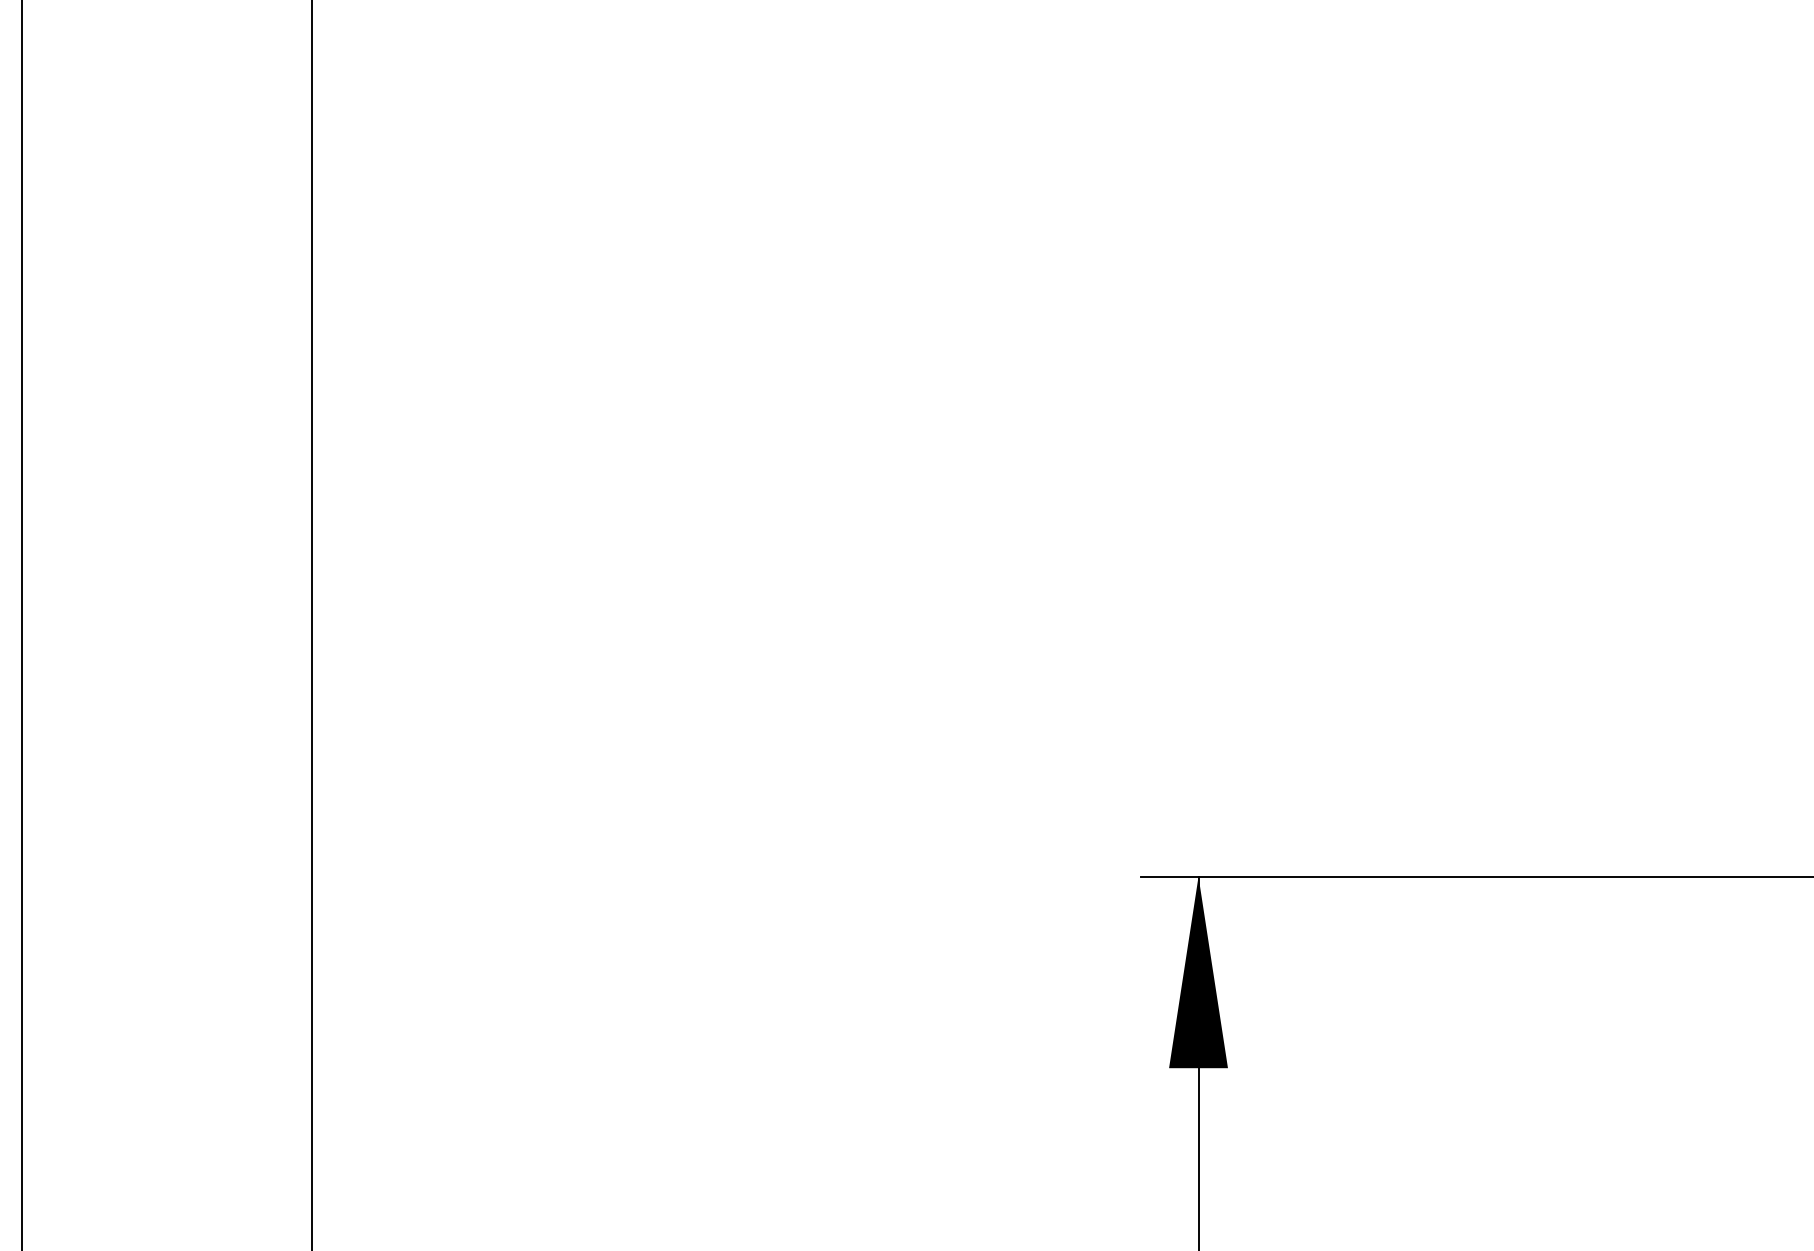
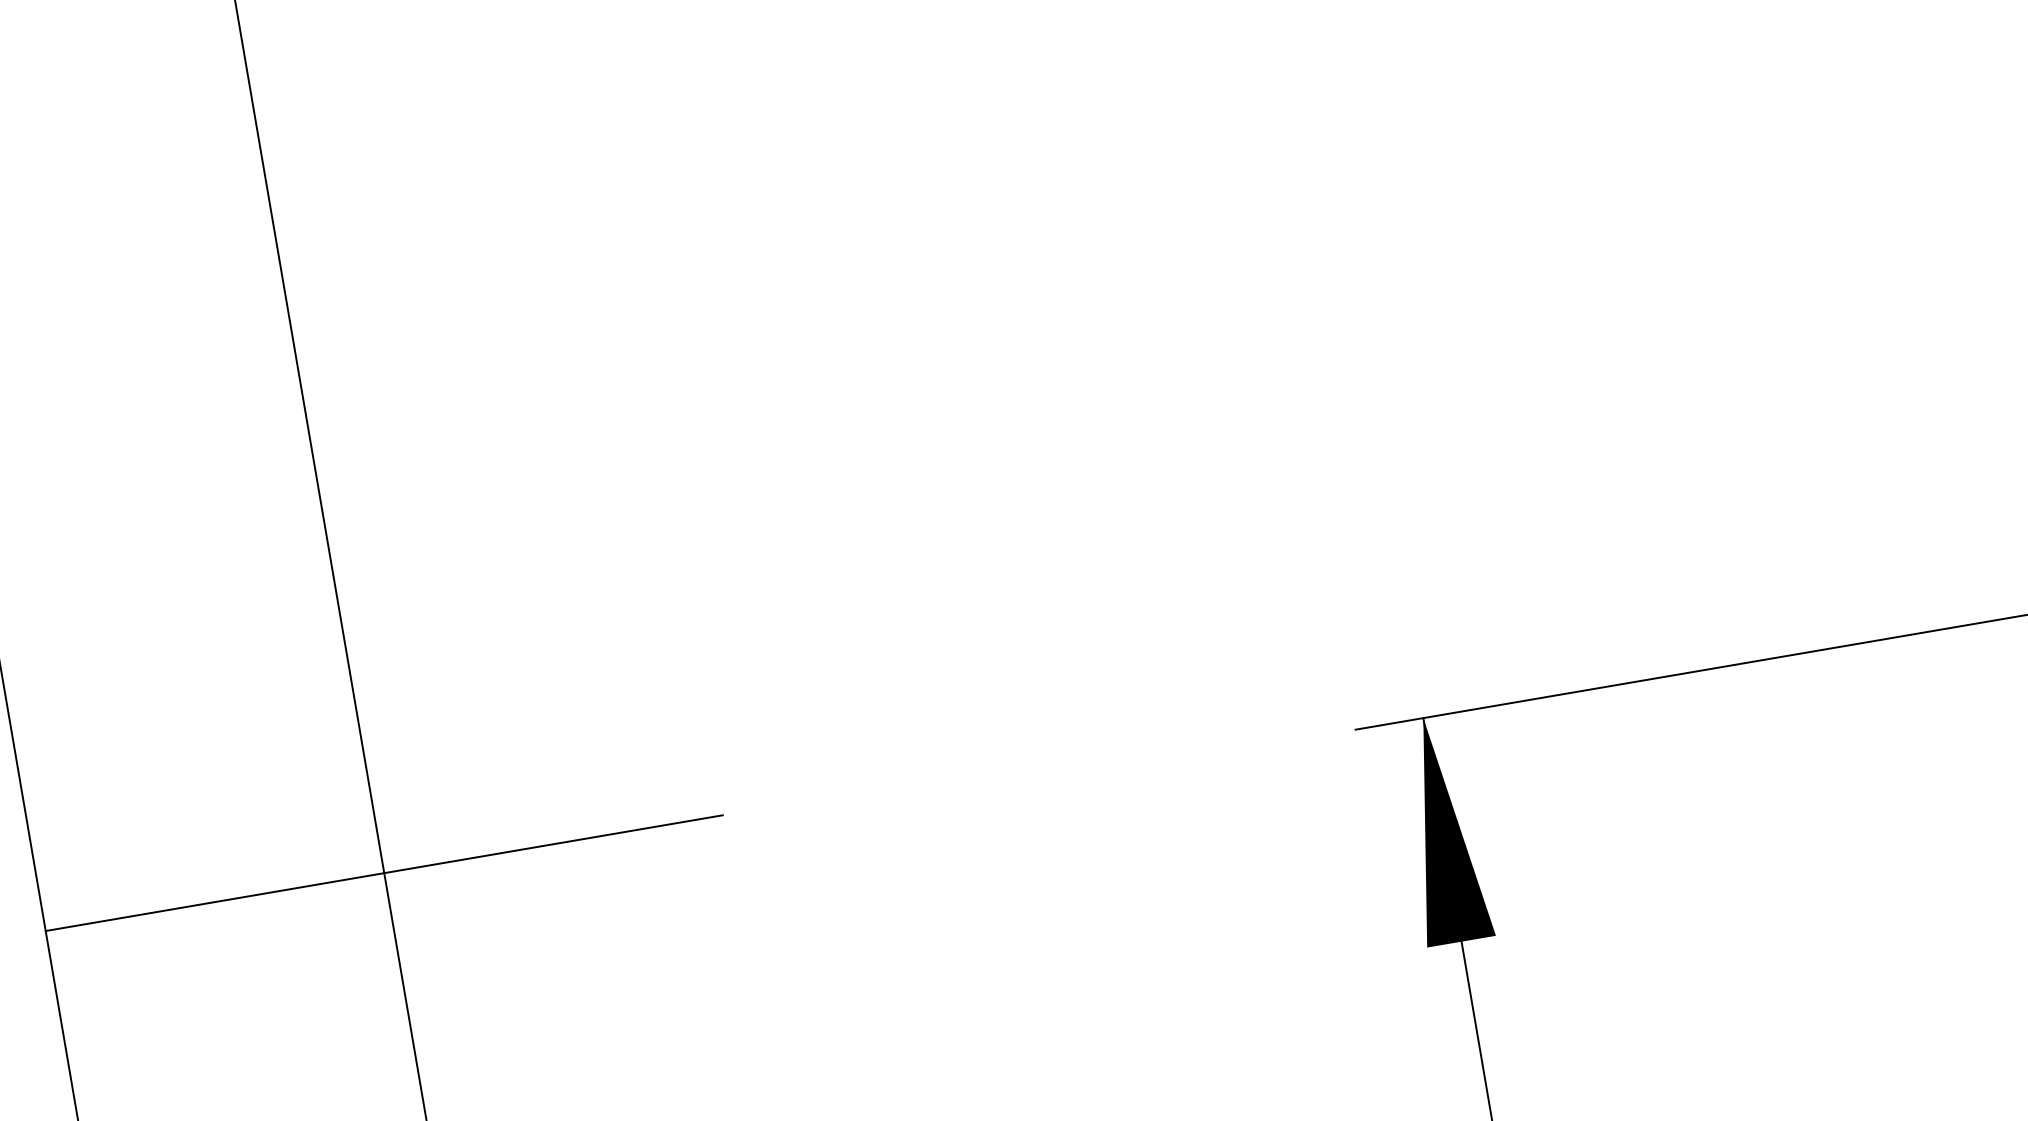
line: (311, 857) -> (383, 872), added

